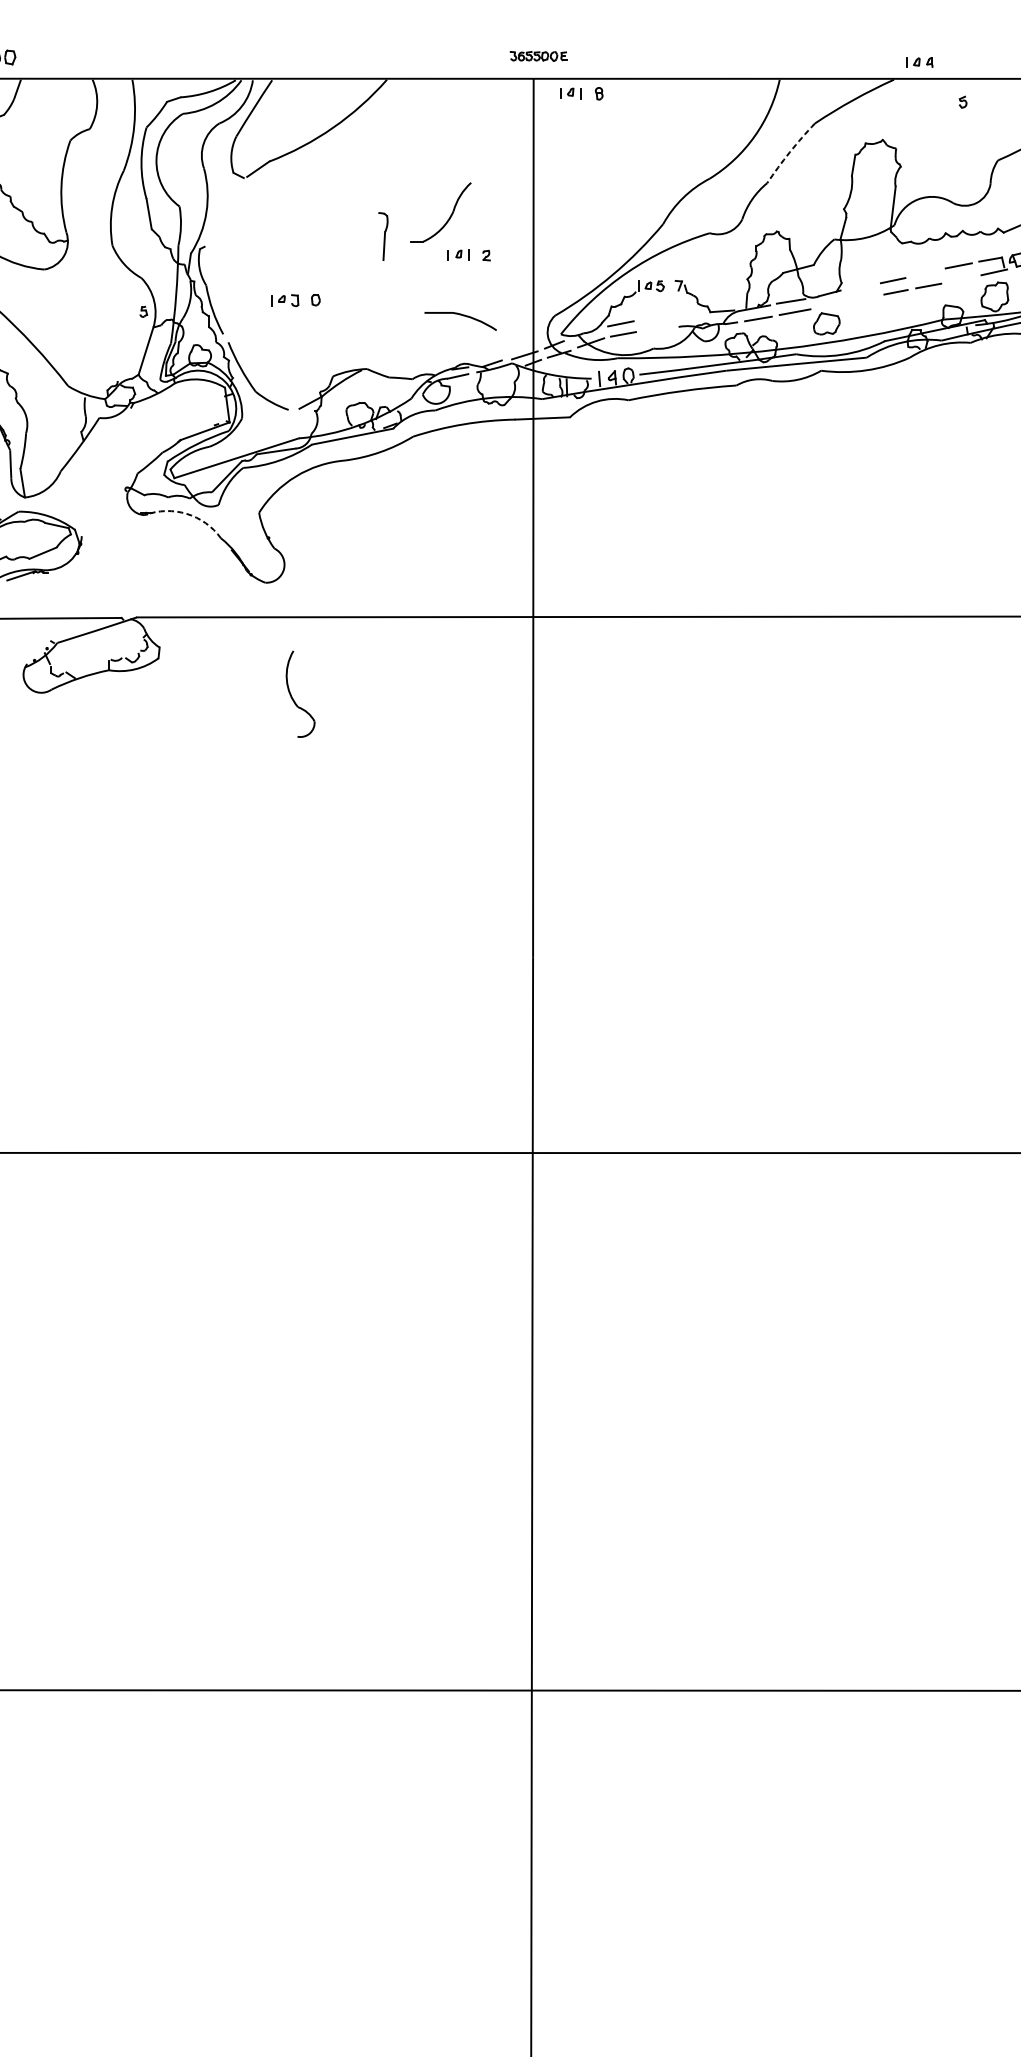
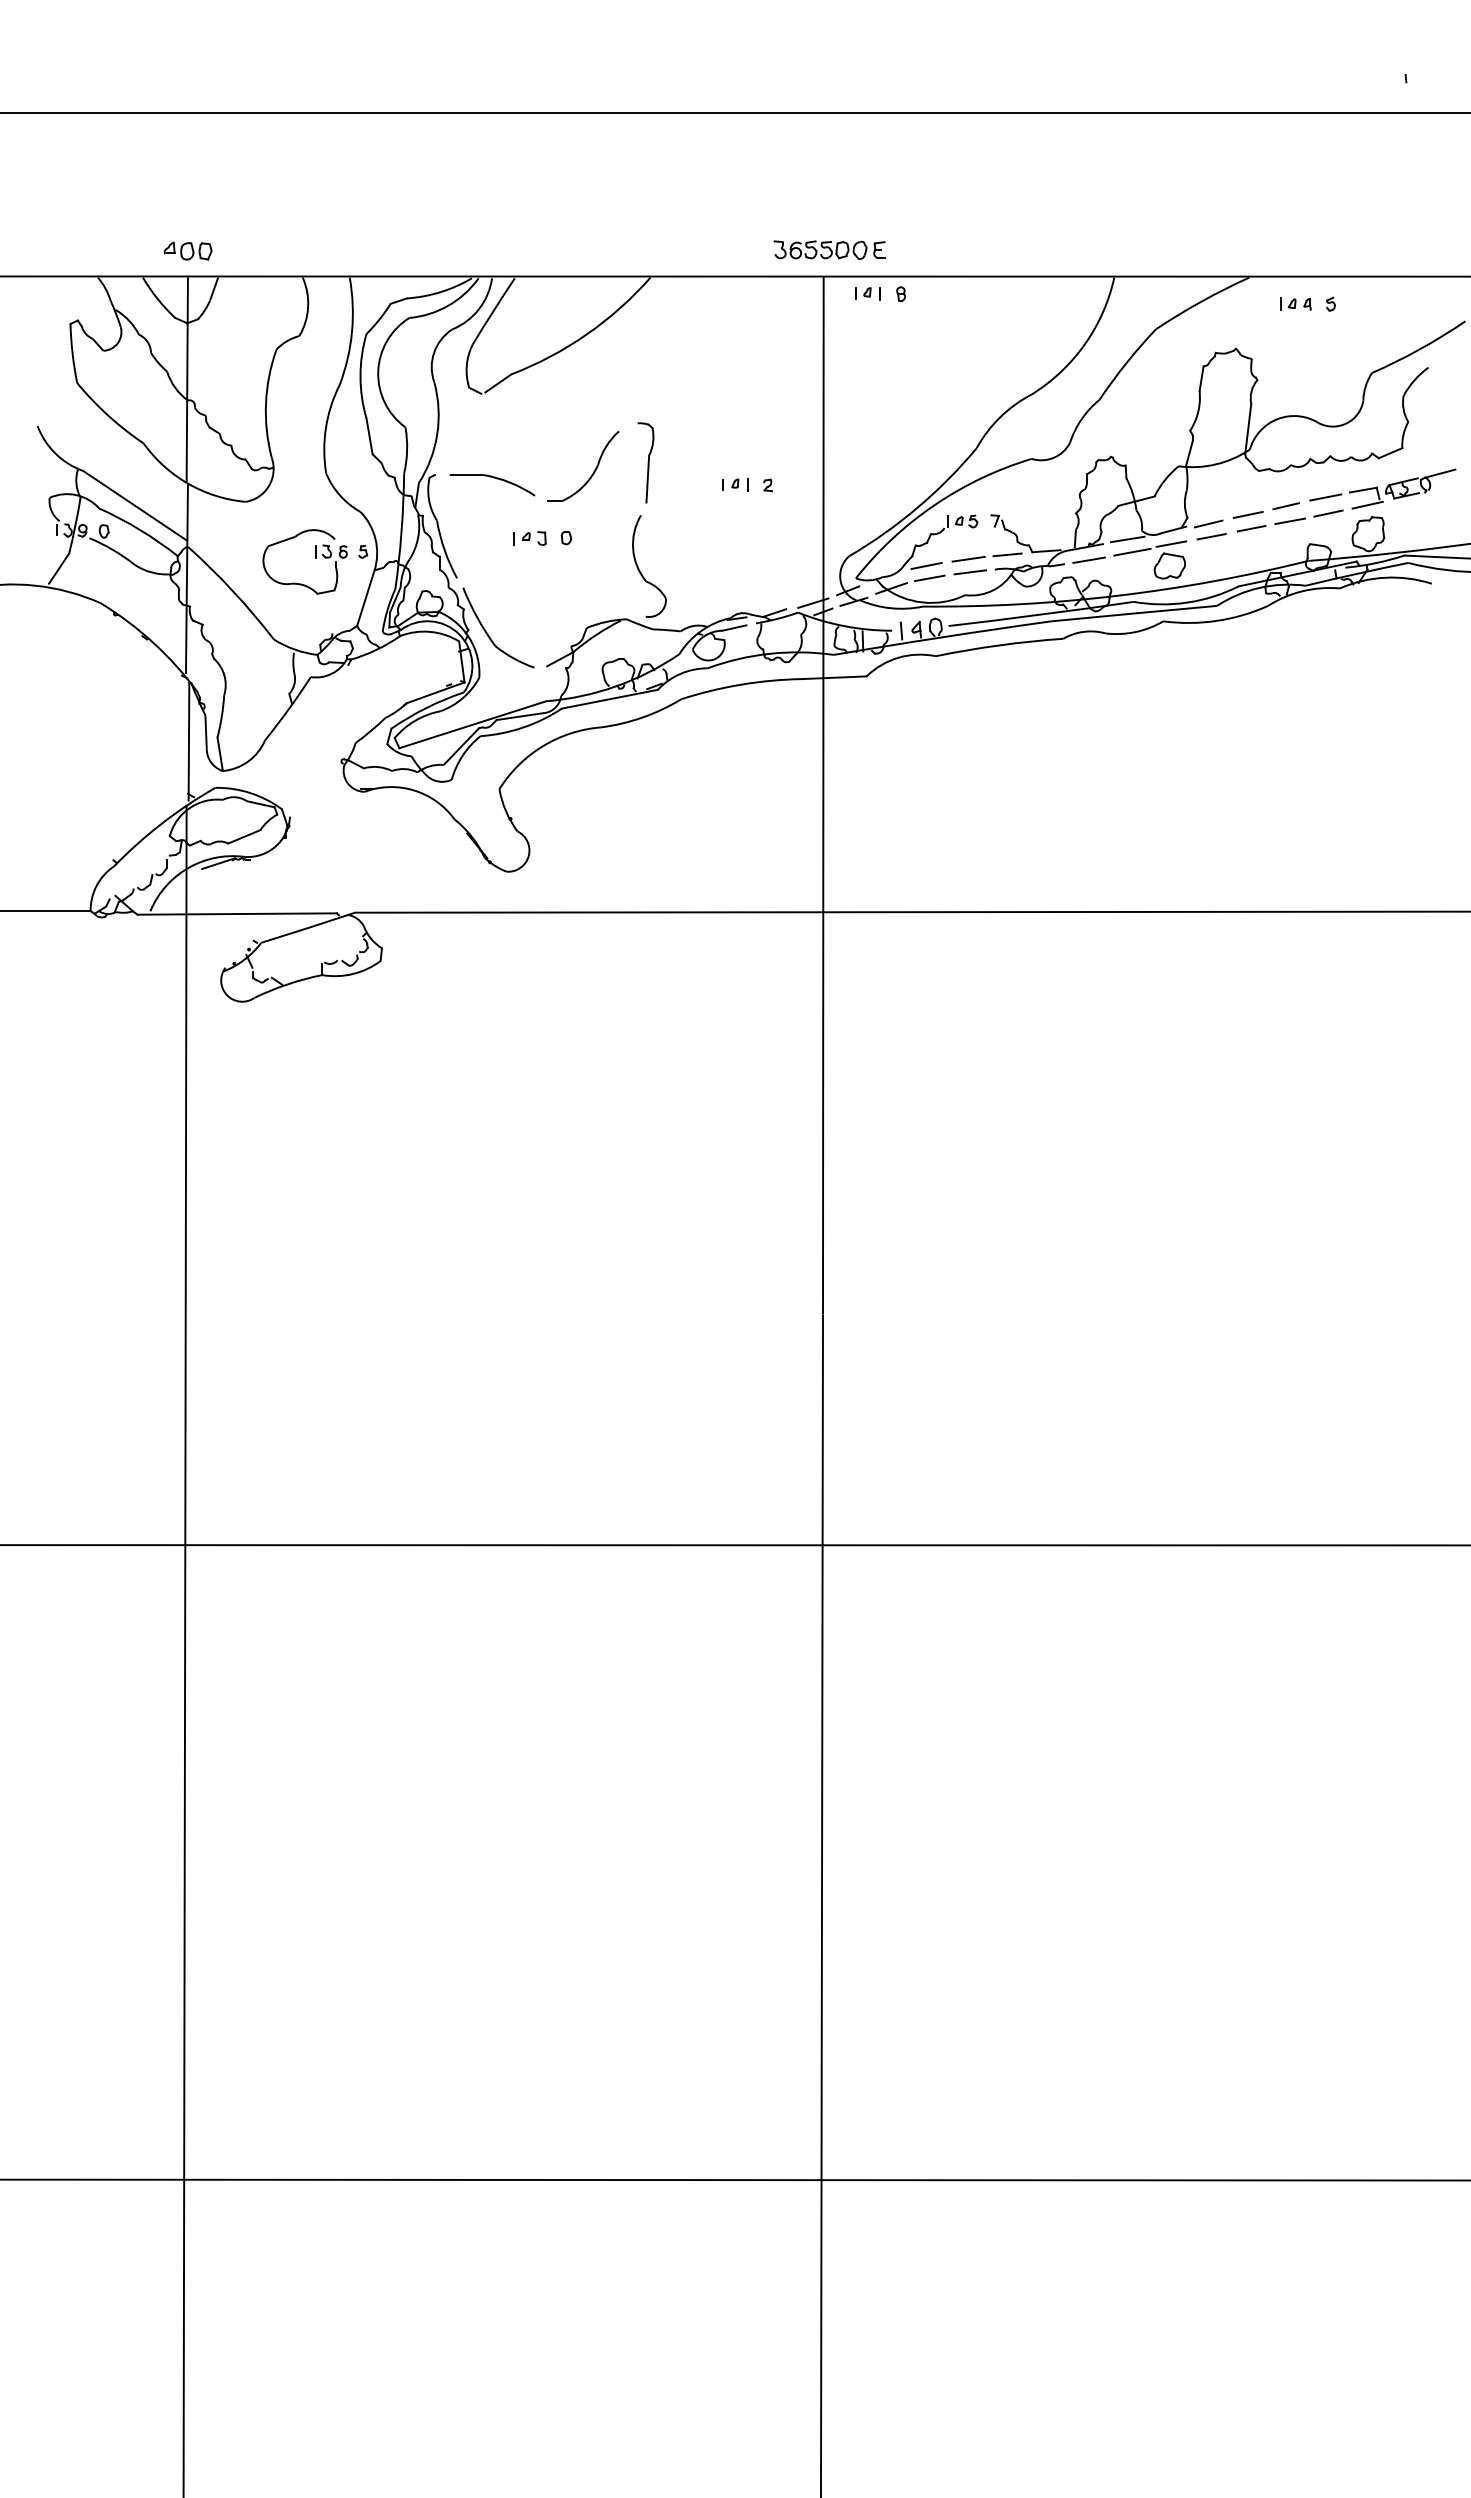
part: (538, 55) -> (829, 249), size x1.67
part: (919, 61) -> (1295, 303), moved
arc: (790, 152) -> (1126, 363), dashed -> solid
part: (449, 216) -> (593, 471), moved
part: (382, 236) -> (645, 462), size x1.43
line: (924, 273) -> (1285, 506), added
line: (961, 279) -> (1328, 513), added
line: (859, 287) -> (1208, 523), added
line: (862, 298) -> (1211, 536), added
line: (828, 304) -> (1171, 543), added
line: (689, 314) -> (1007, 554), added
part: (461, 315) -> (493, 478), moved
part: (103, 317) -> (315, 558), added
line: (656, 317) -> (968, 558), added
line: (657, 329) -> (970, 572), added
arc: (187, 513) -> (414, 790), dashed -> solid
part: (293, 697) -> (640, 570), moved

